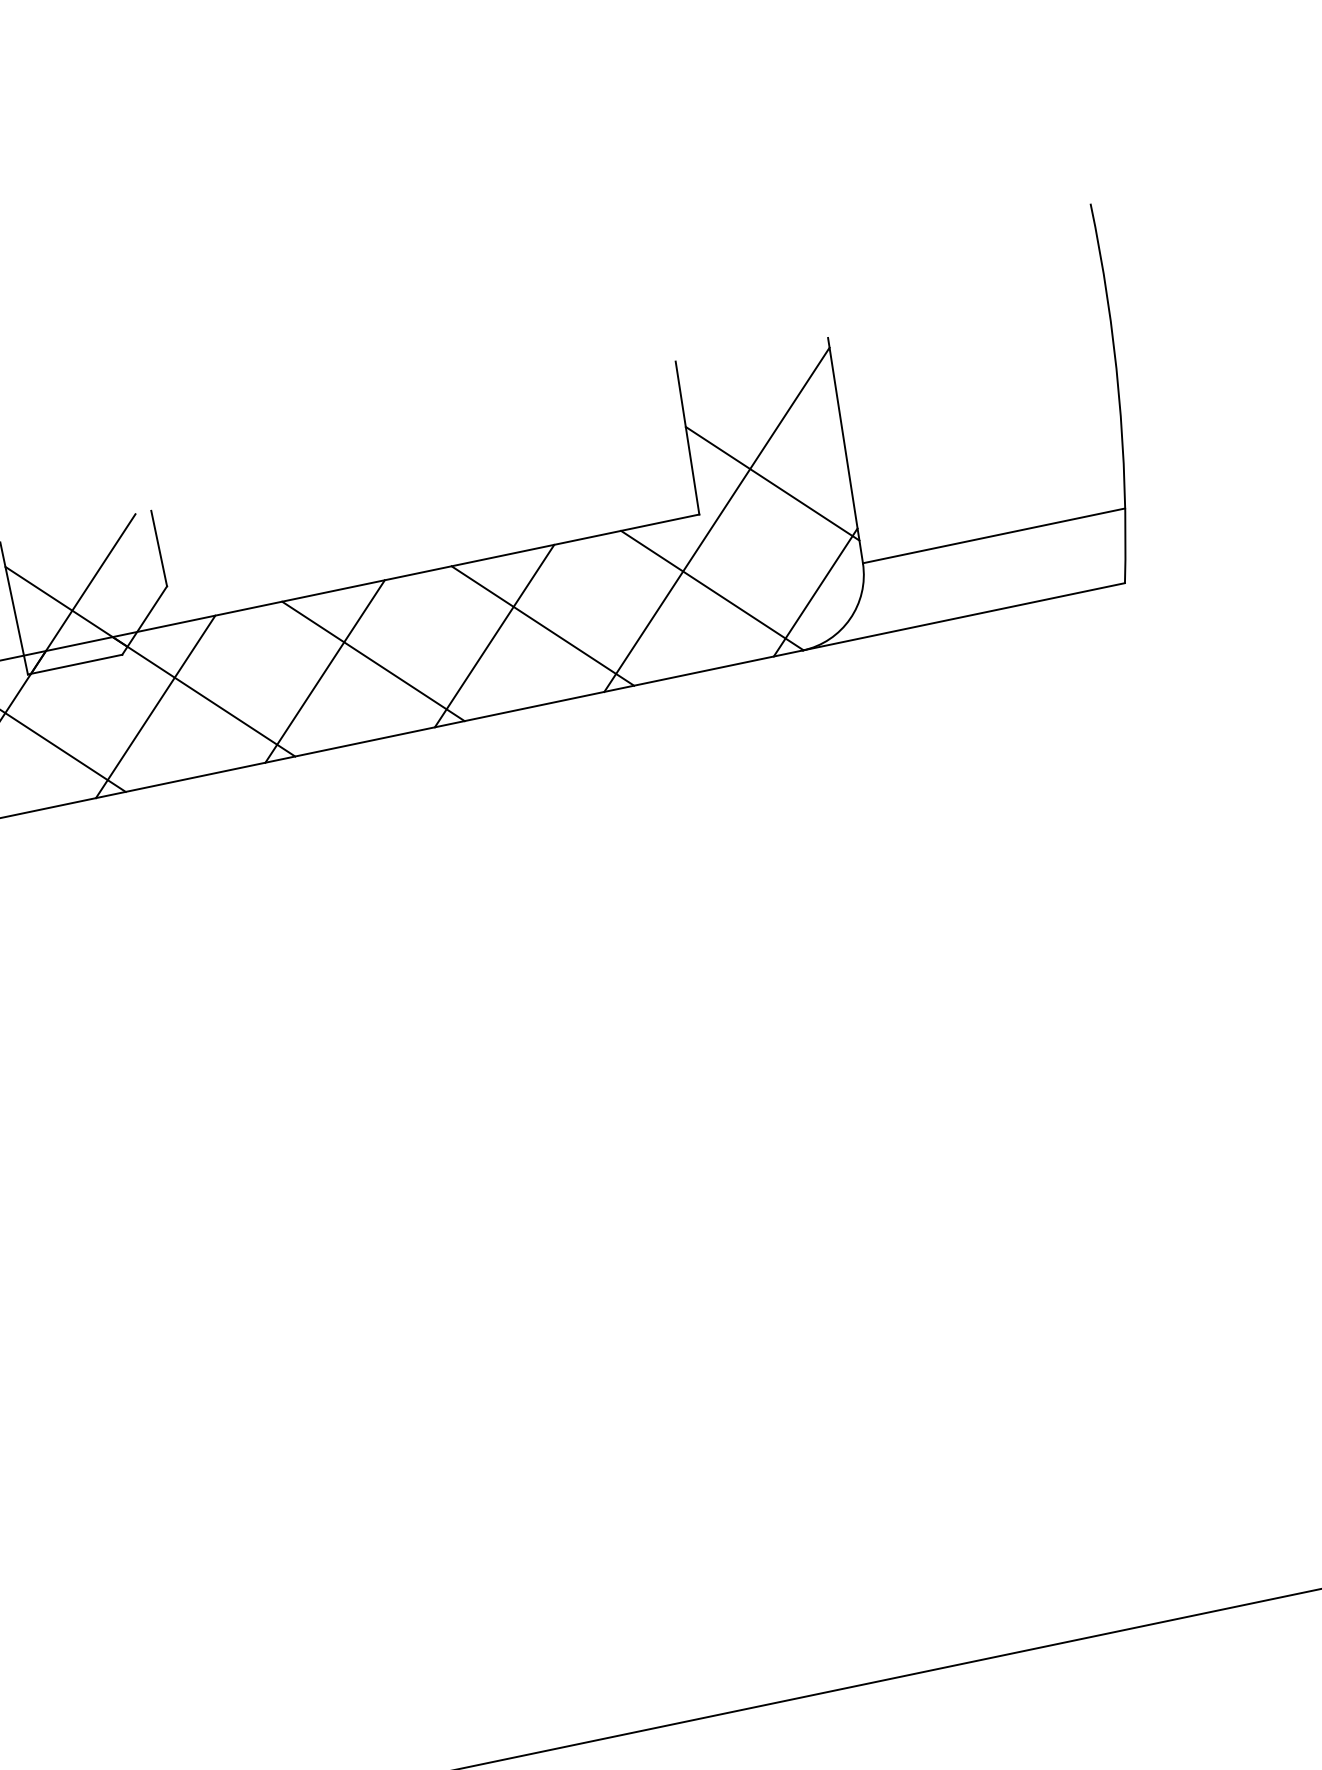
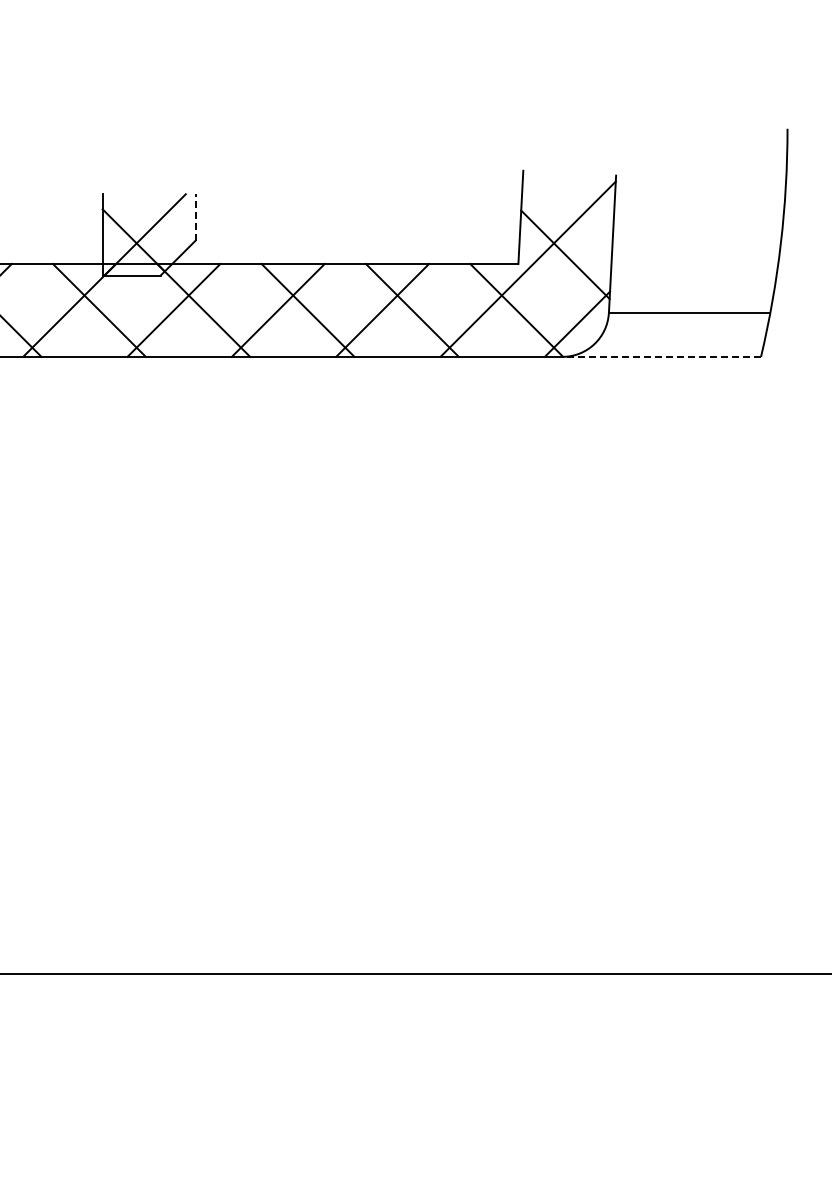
line: (158, 547) -> (195, 216), solid -> dashed
line: (963, 616) -> (661, 356), solid -> dashed

